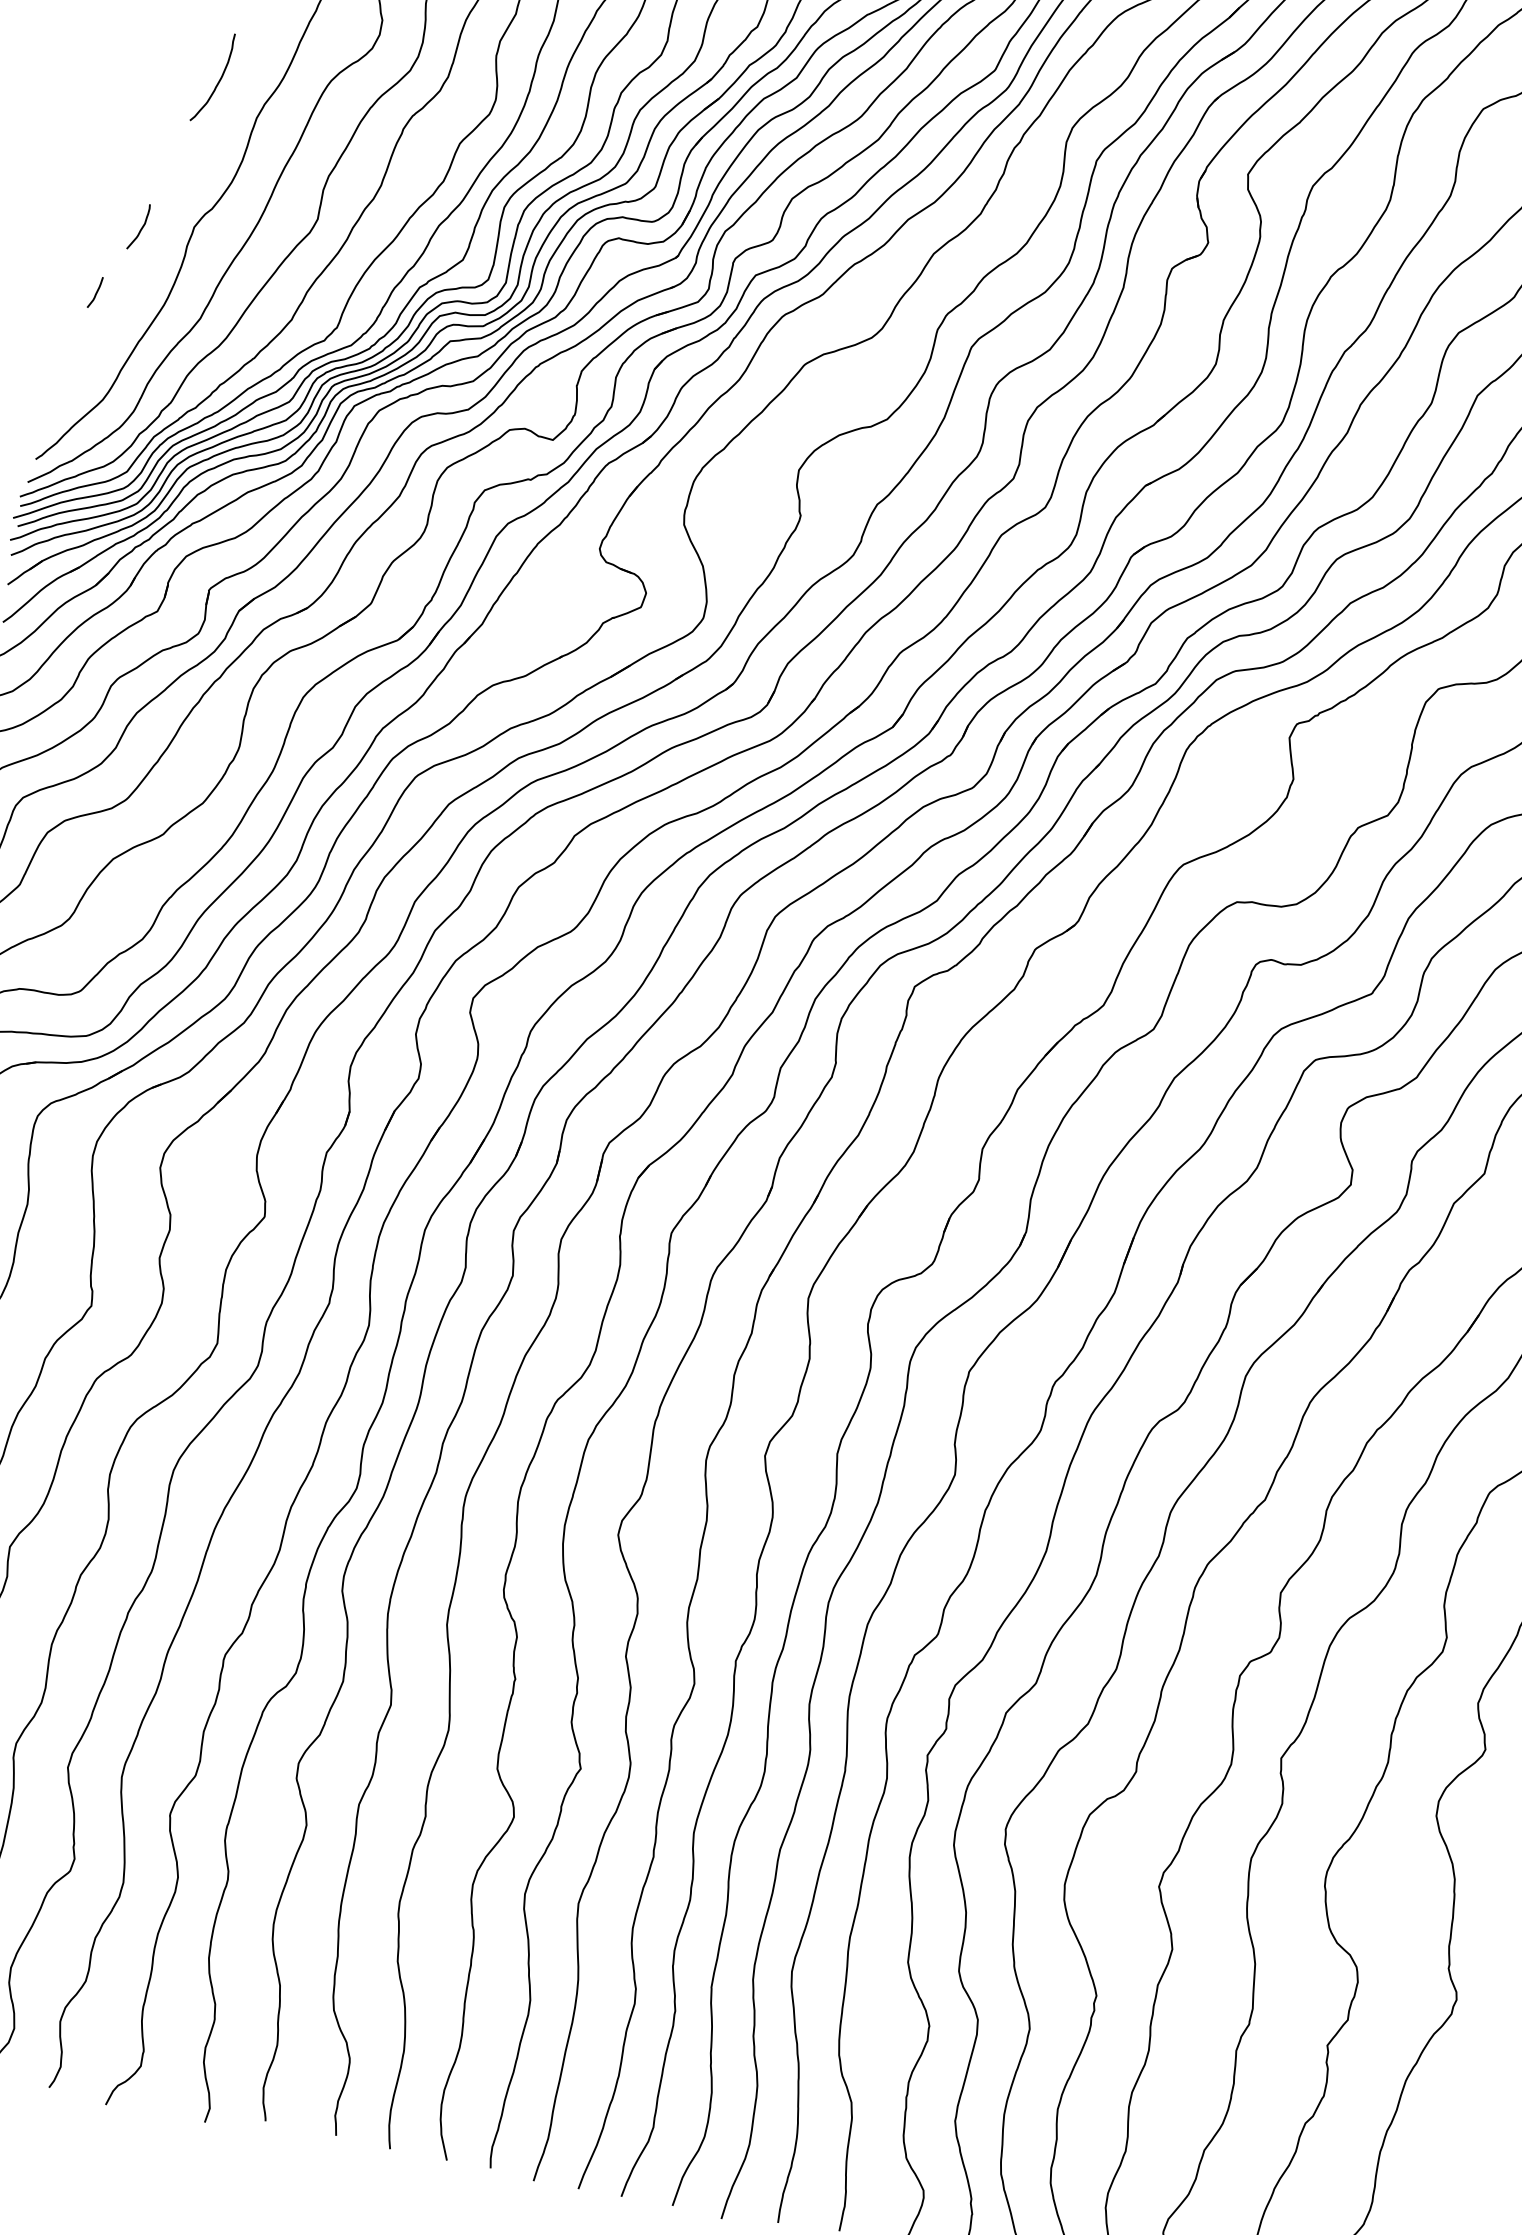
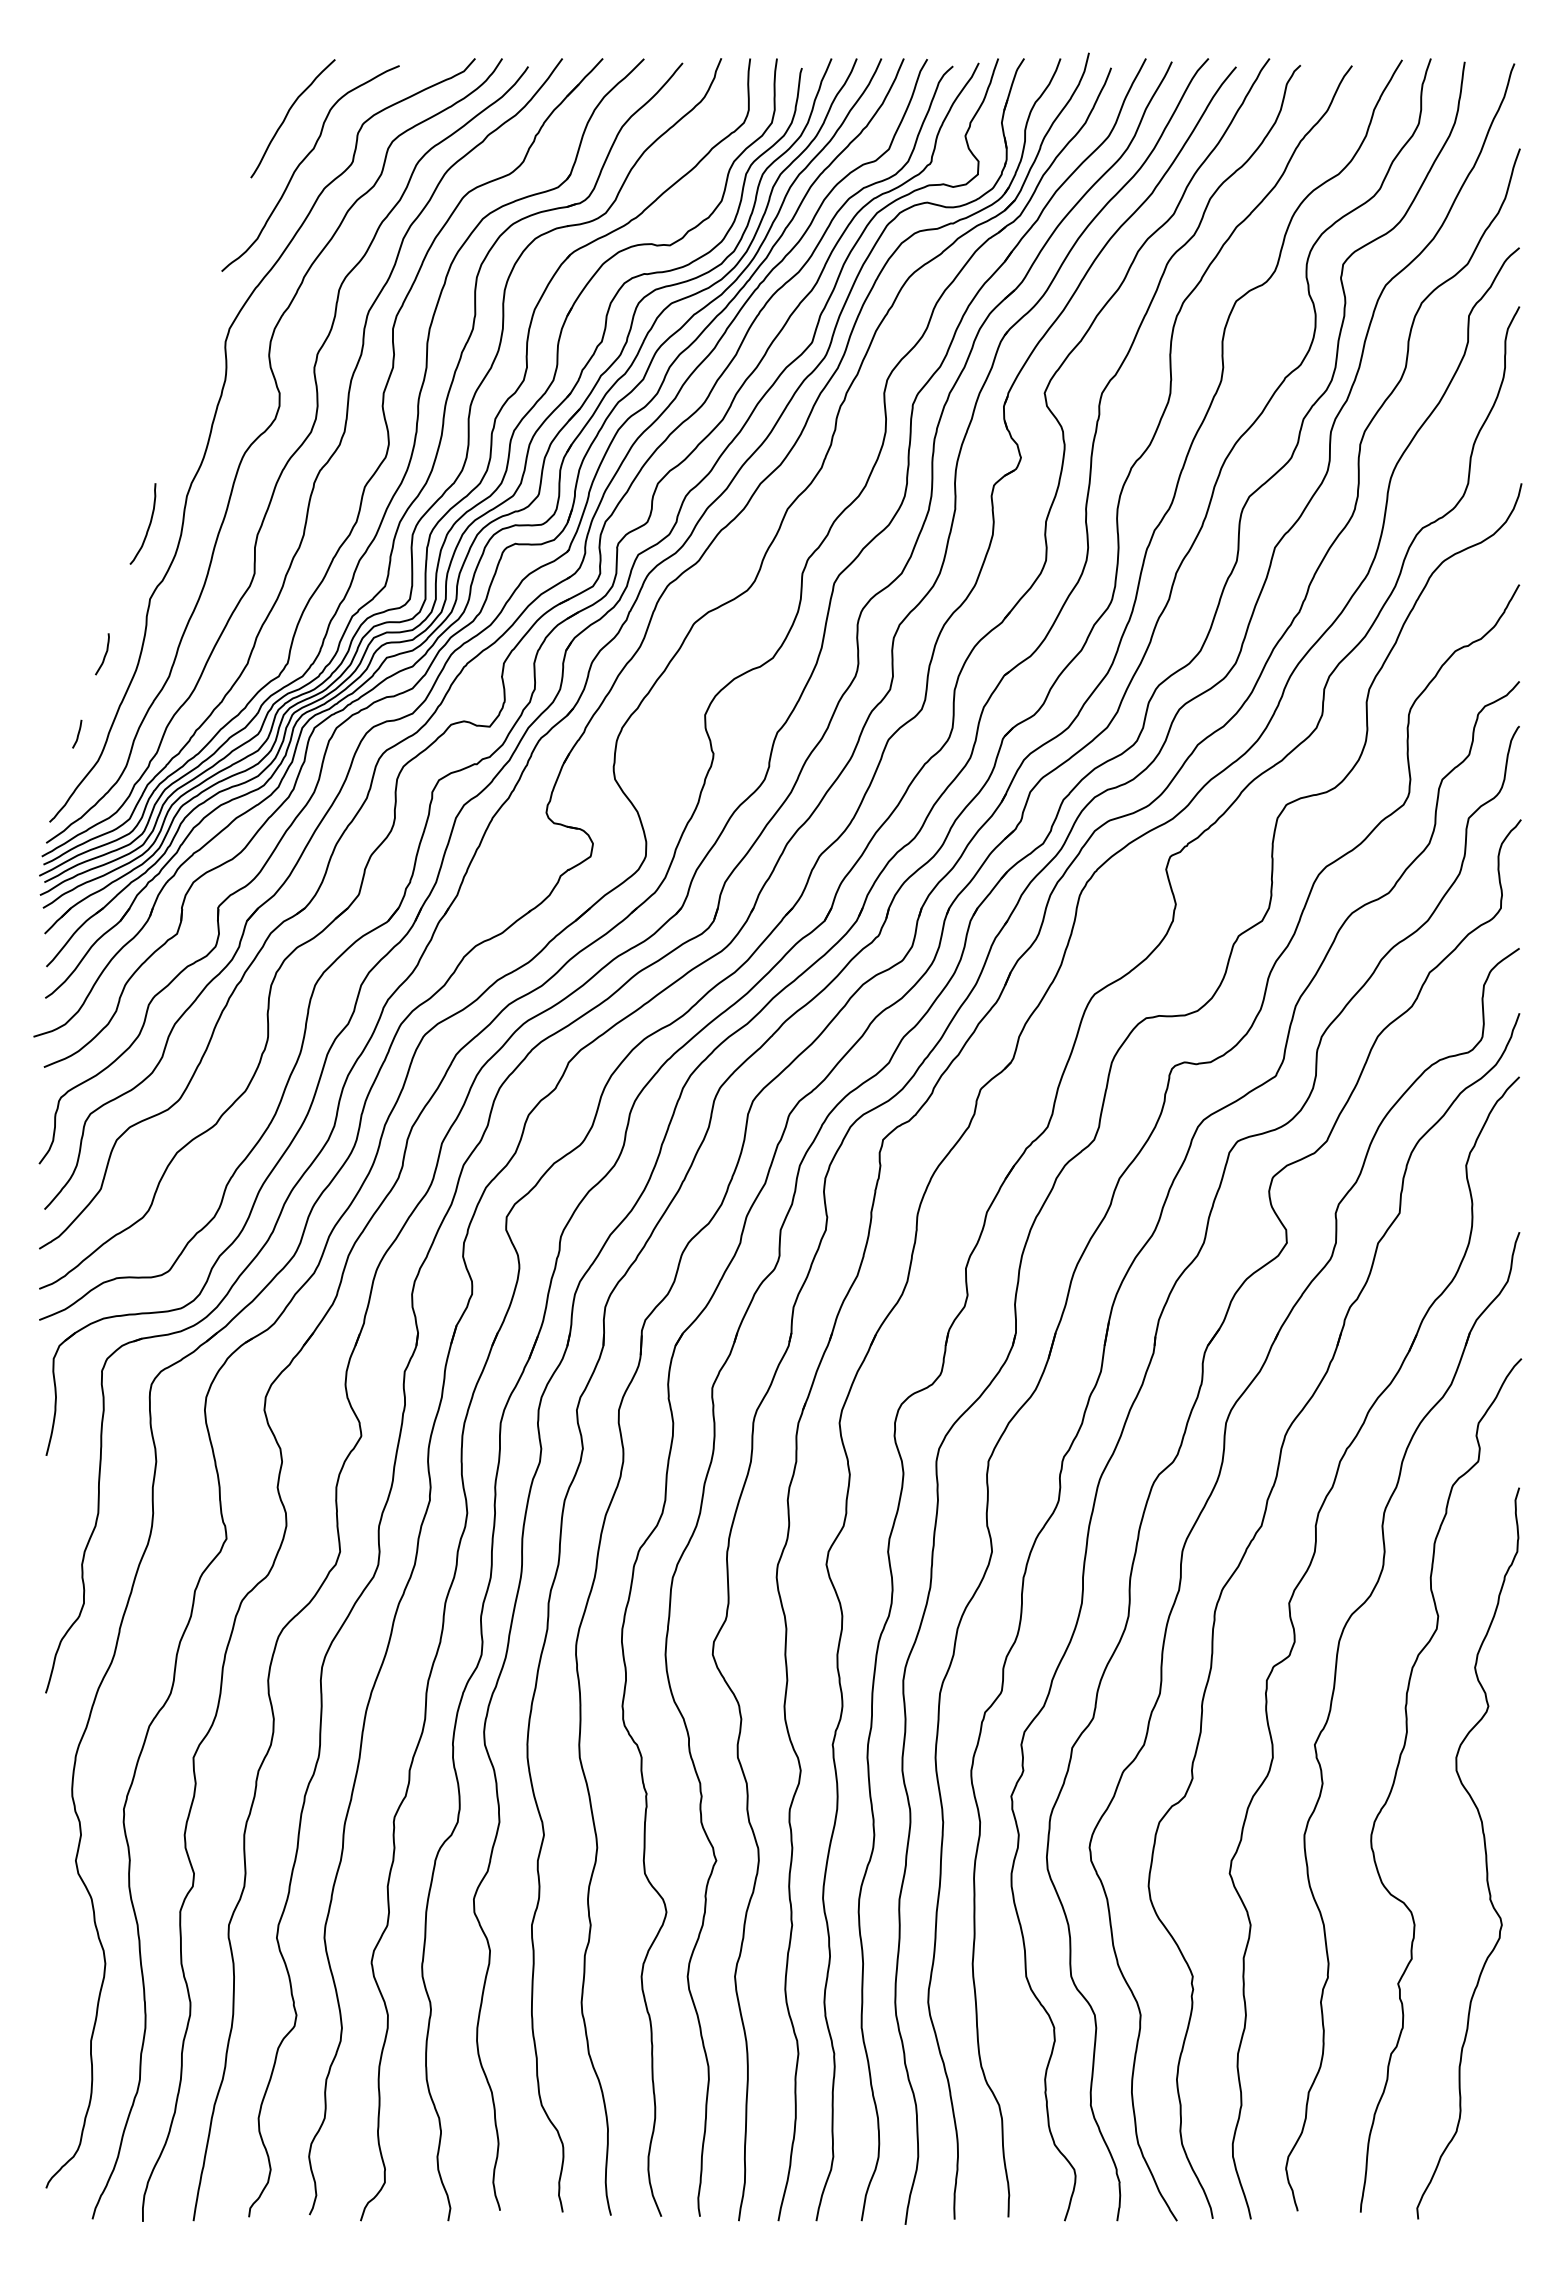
curve: (218, 80) -> (148, 525), moved
curve: (141, 227) -> (104, 654), moved
curve: (95, 291) -> (77, 733), moved

